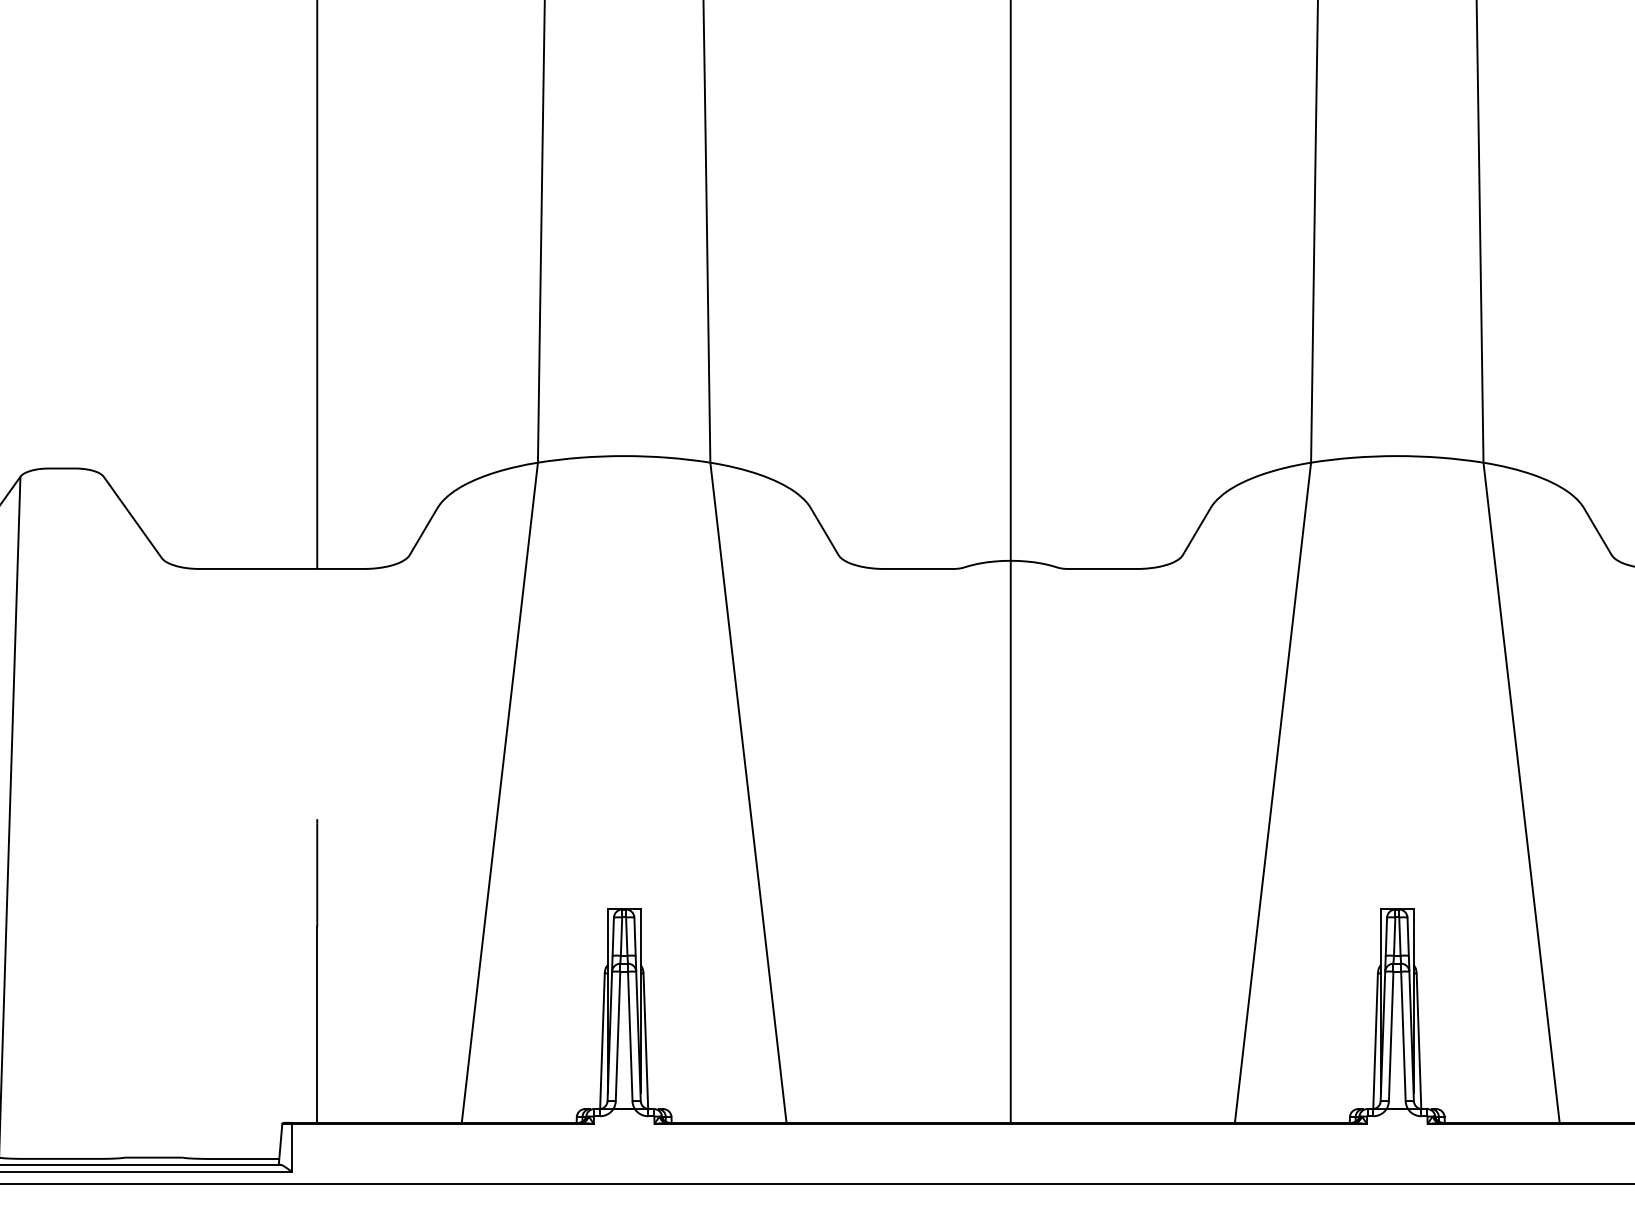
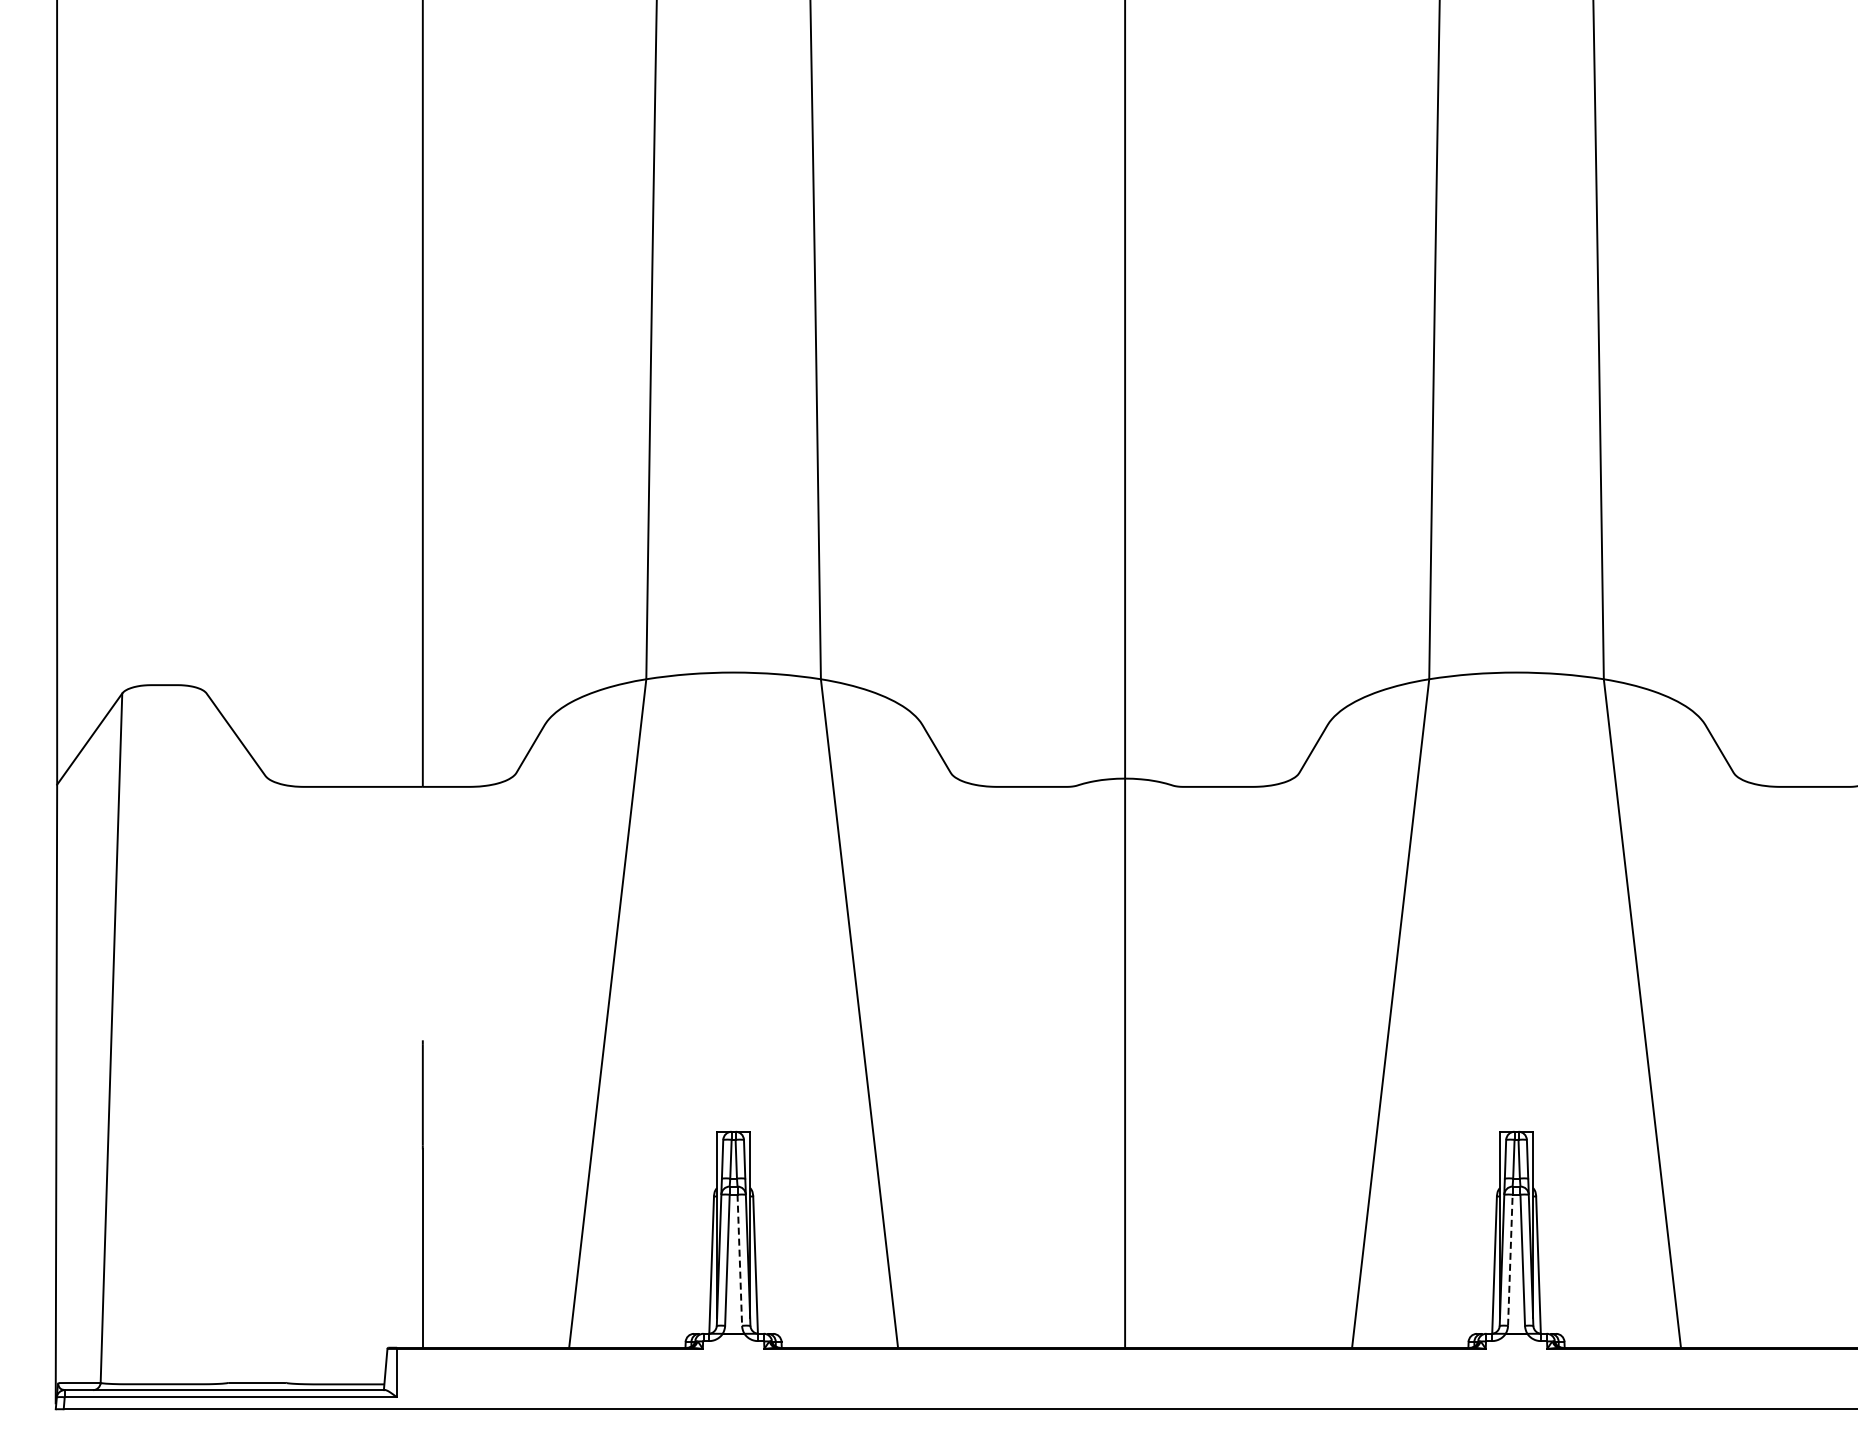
line: (629, 1036) -> (739, 1260), solid -> dashed
line: (1391, 1036) -> (1510, 1260), solid -> dashed

